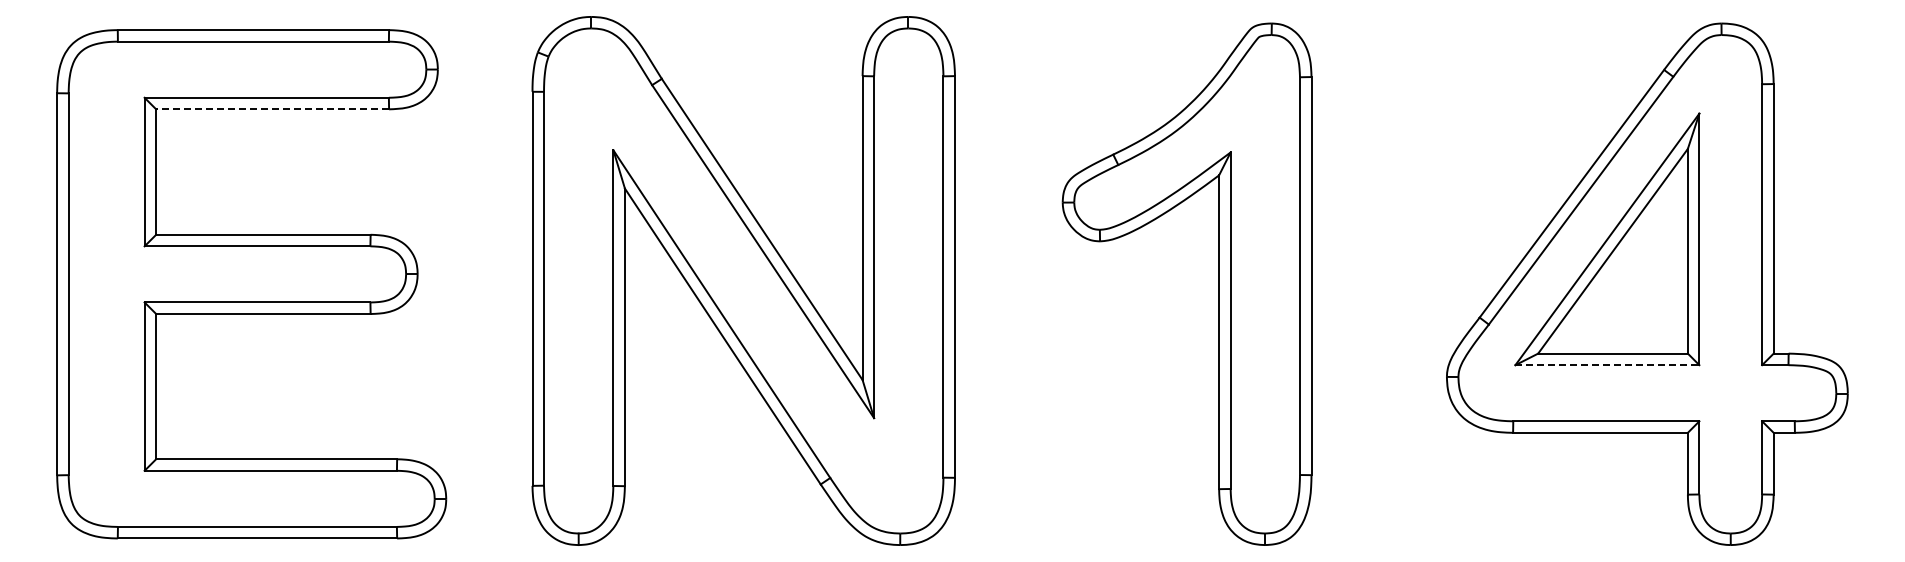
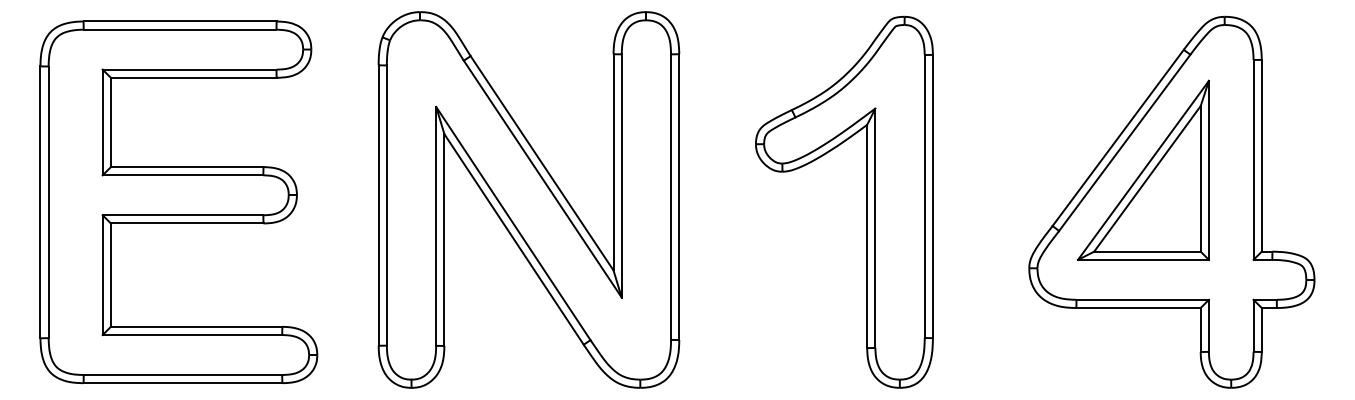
line: (272, 109) -> (193, 77), dashed -> solid
line: (1607, 365) -> (1143, 260), dashed -> solid

